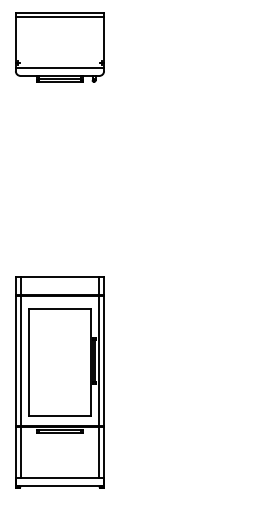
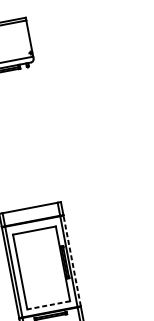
line: (104, 361) -> (72, 261), solid -> dashed
line: (59, 416) -> (48, 305), solid -> dashed

